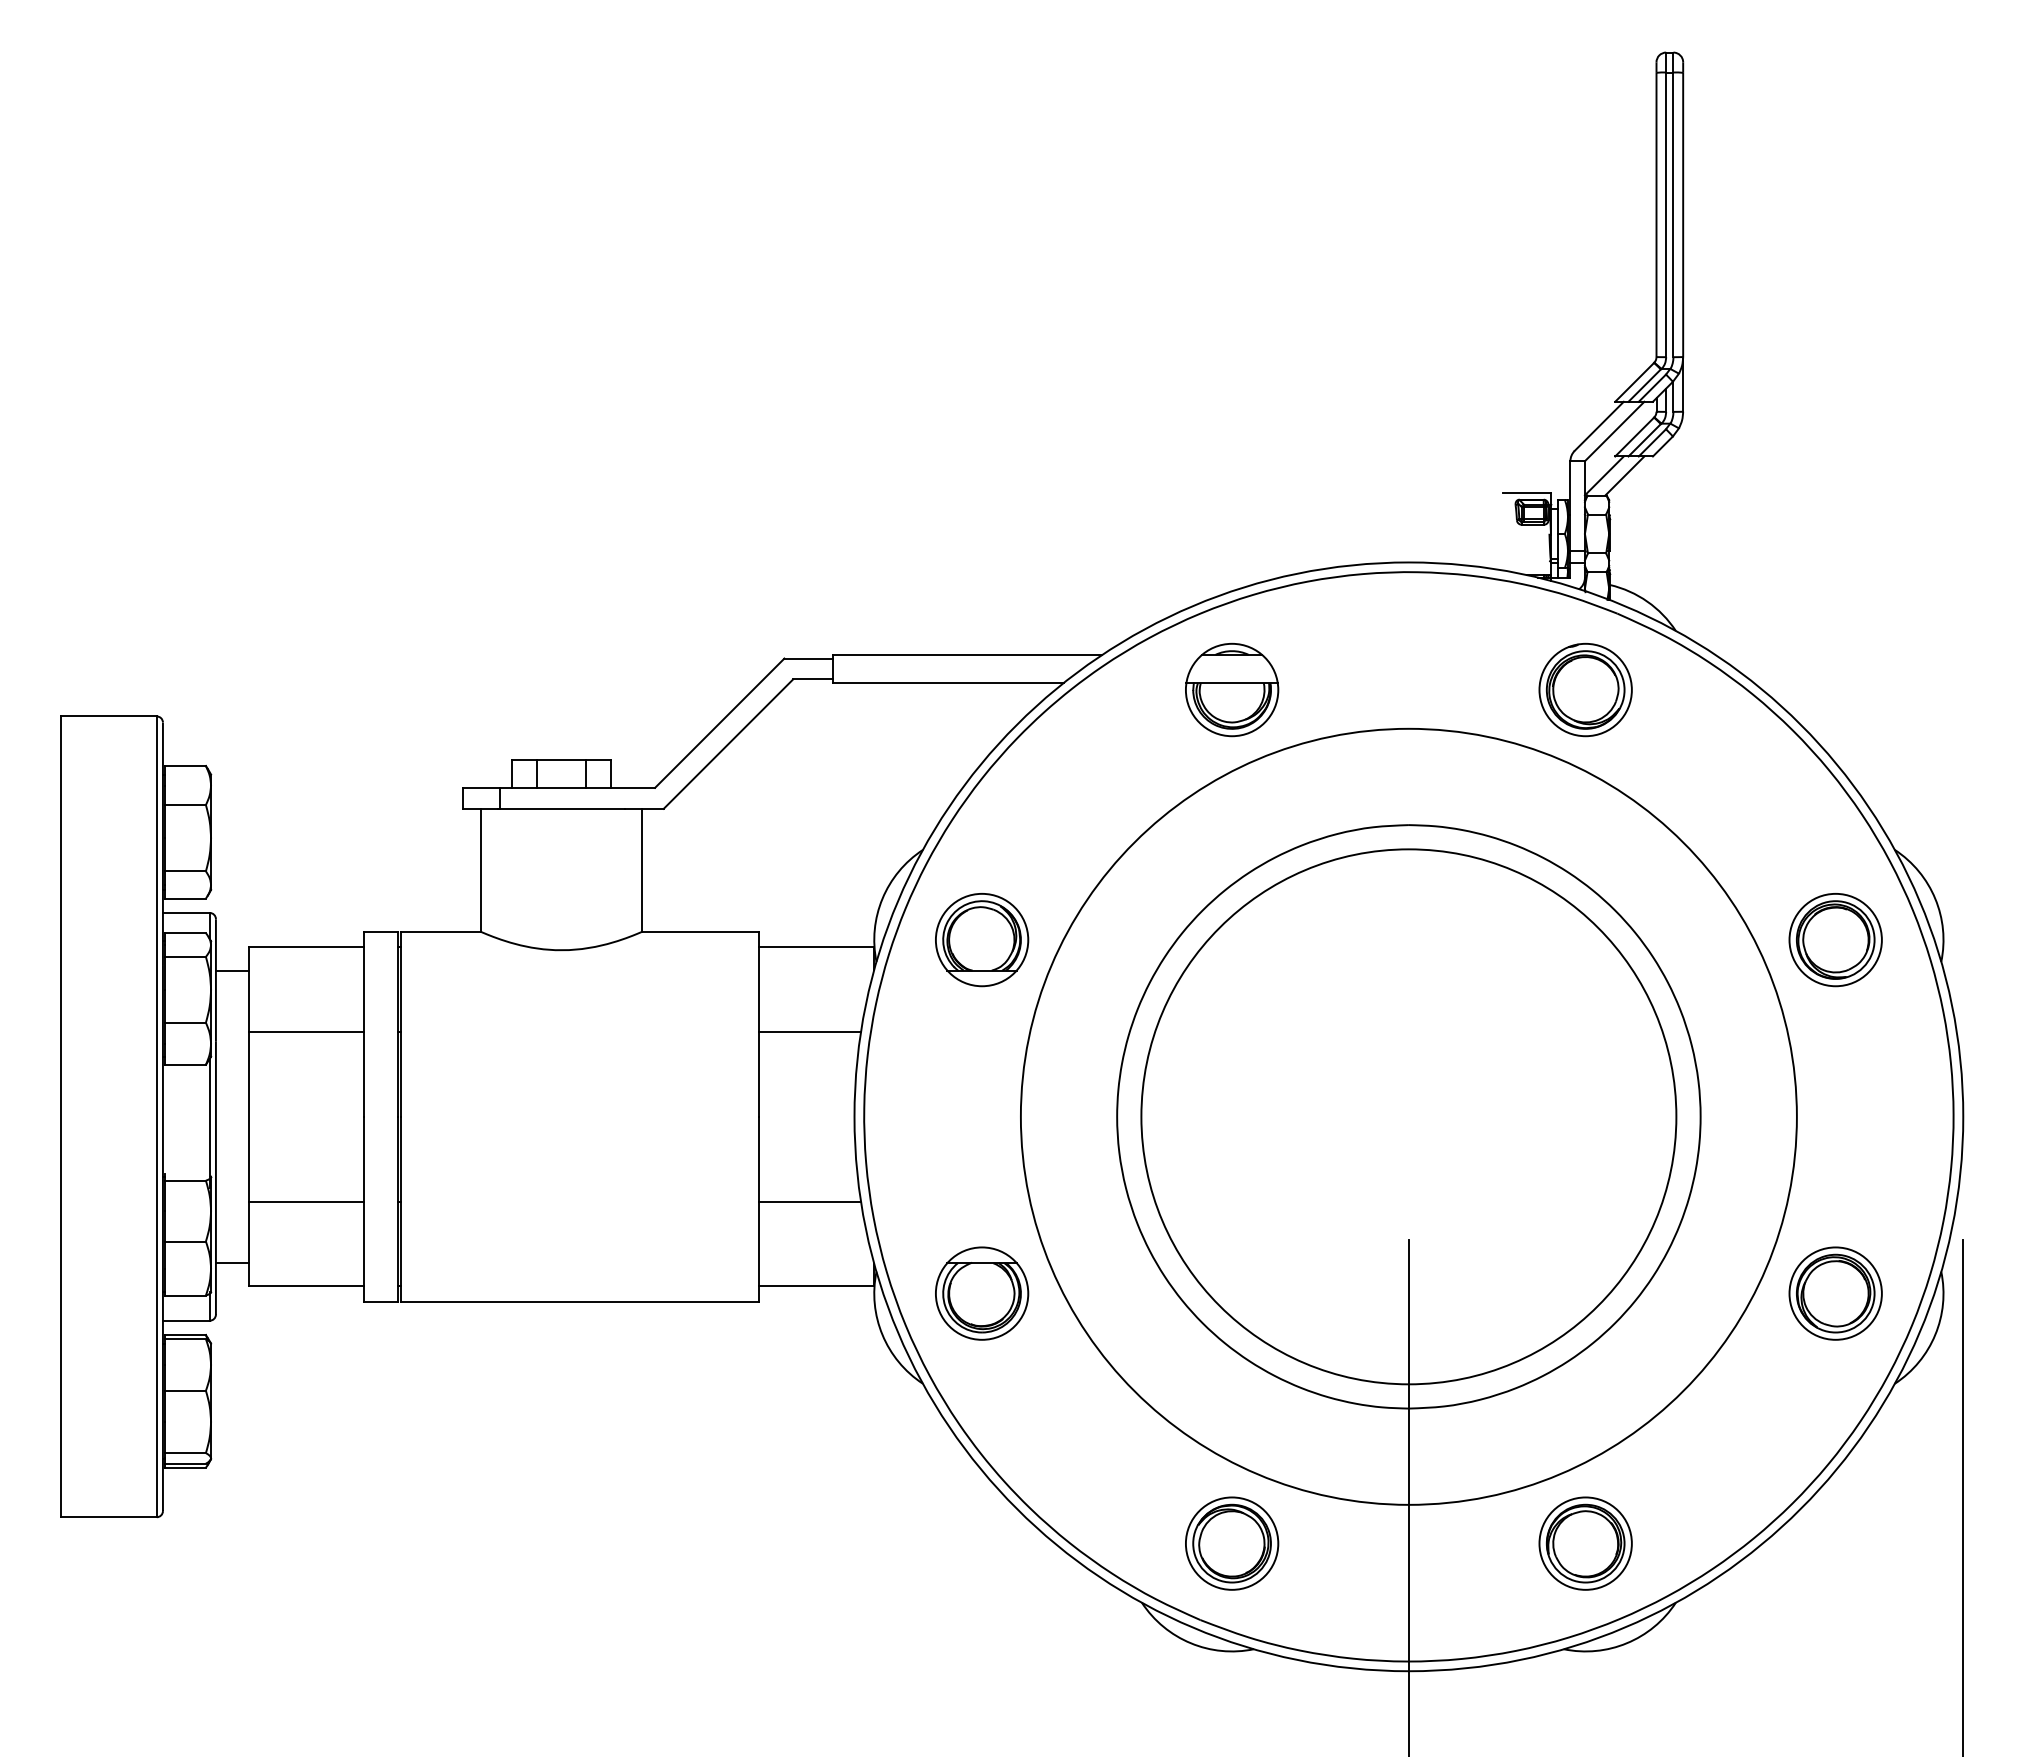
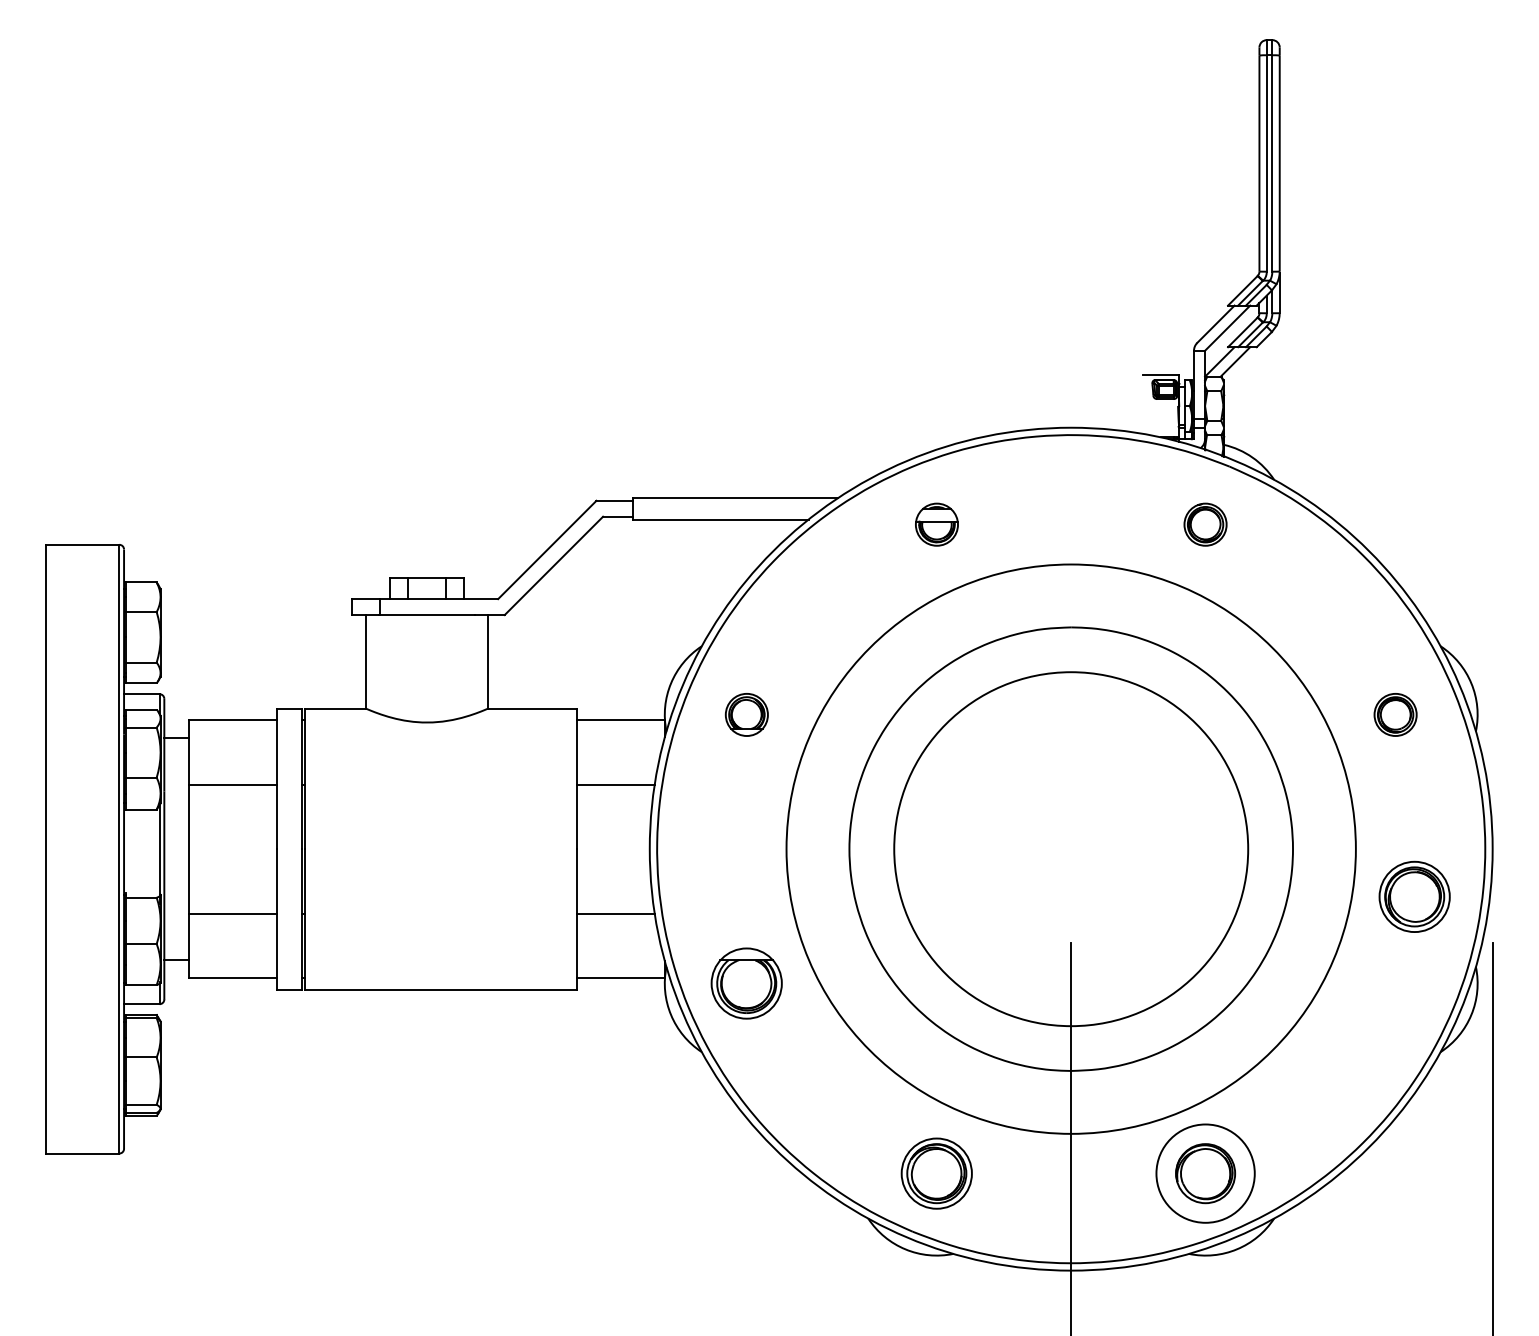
part: (1232, 689) -> (937, 524), size x0.6
part: (1585, 689) -> (1205, 524), size x0.6
part: (982, 940) -> (747, 715), size x0.6
part: (1835, 940) -> (1395, 715), size x0.6
circle: (1408, 1116) -> (1070, 848), size x0.6
circle: (1408, 1116) -> (1070, 848), size x1.4
part: (1835, 1293) -> (1414, 896), moved
circle: (1585, 1543) -> (1205, 1173), size x1.4

